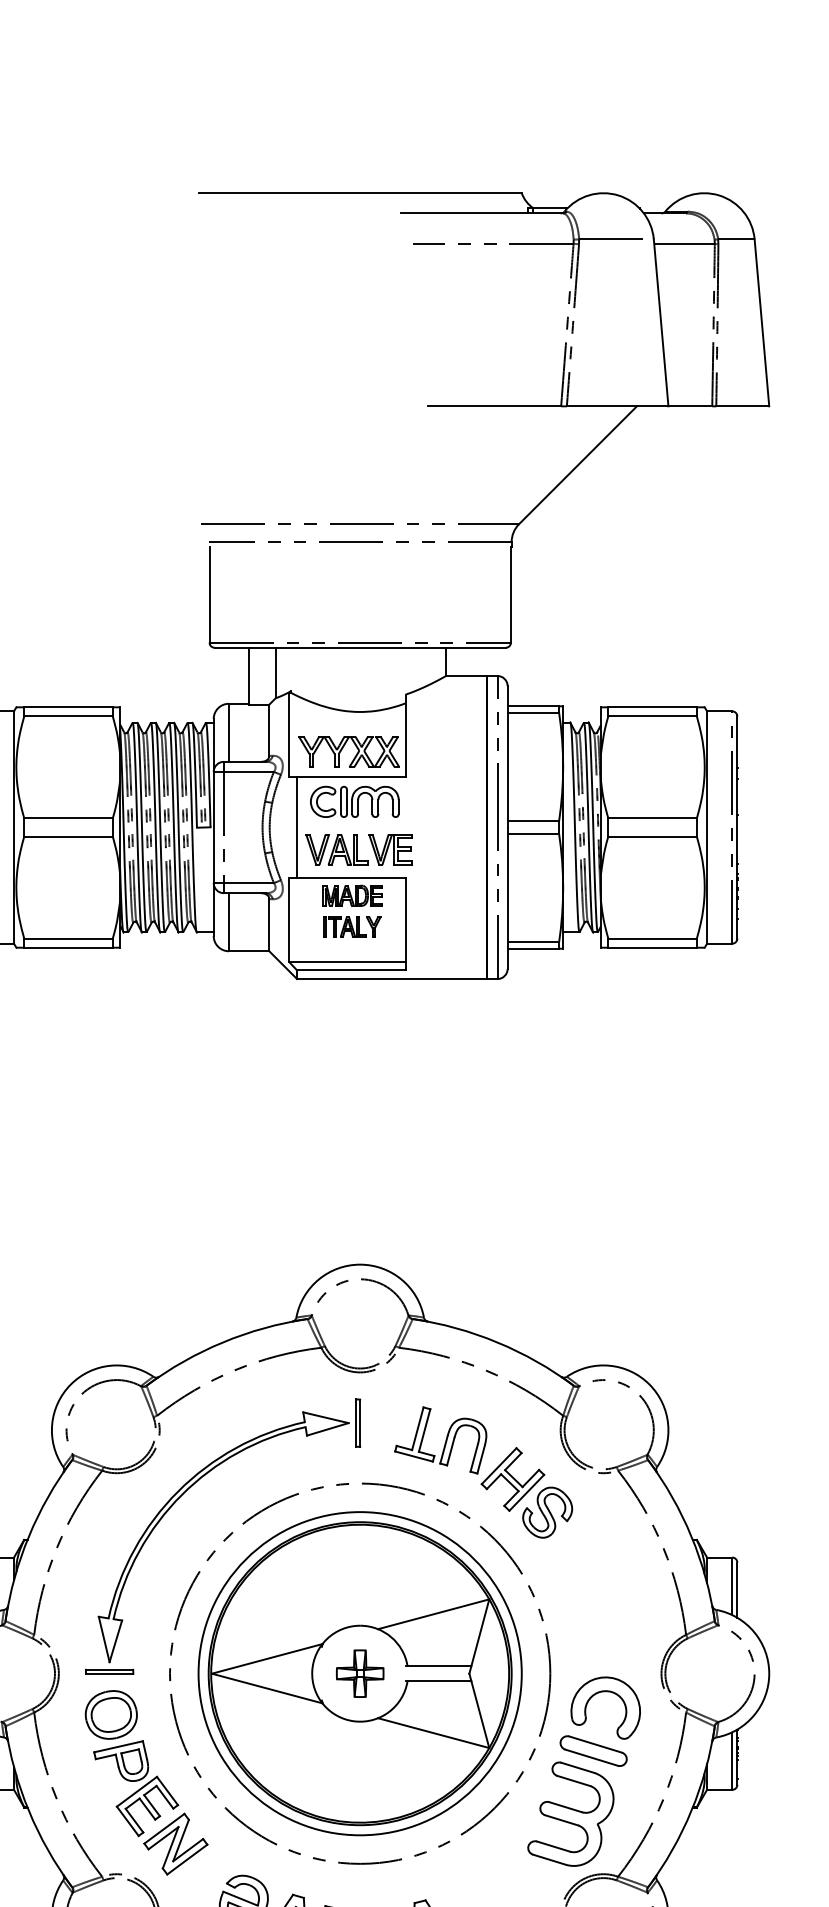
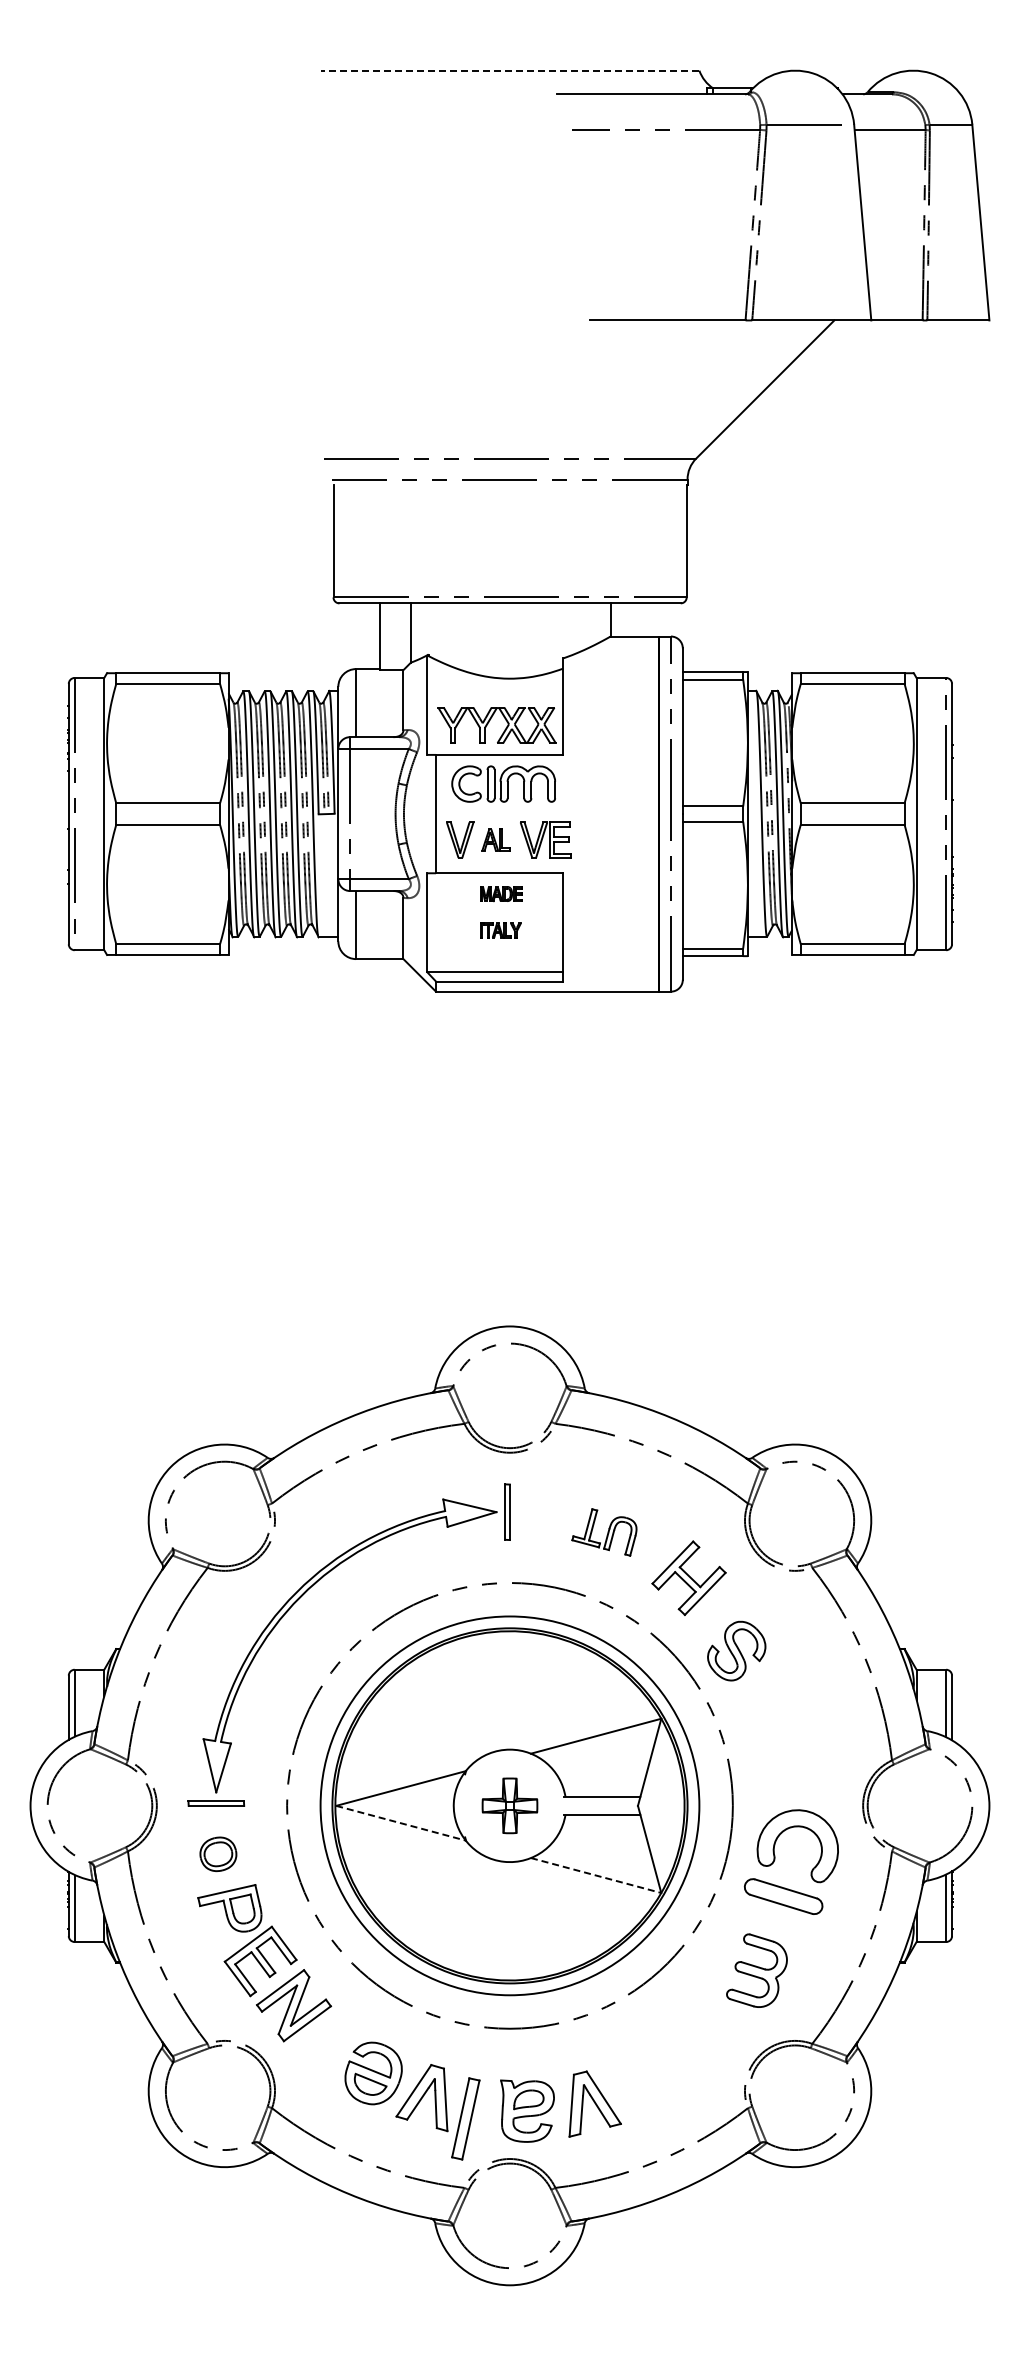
line: (359, 193) -> (509, 70), solid -> dashed
part: (348, 849) -> (496, 839), size x0.6
part: (352, 895) -> (501, 893), size x0.6
part: (352, 926) -> (500, 930), size x0.6
part: (440, 1440) -> (604, 1532), size x0.6
part: (547, 1512) -> (736, 1650), moved
line: (267, 1688) -> (401, 1823), solid -> dashed
part: (111, 1715) -> (218, 1854), size x0.6
line: (433, 1733) -> (596, 1875), solid -> dashed
part: (570, 1814) -> (756, 1970), size x0.6

